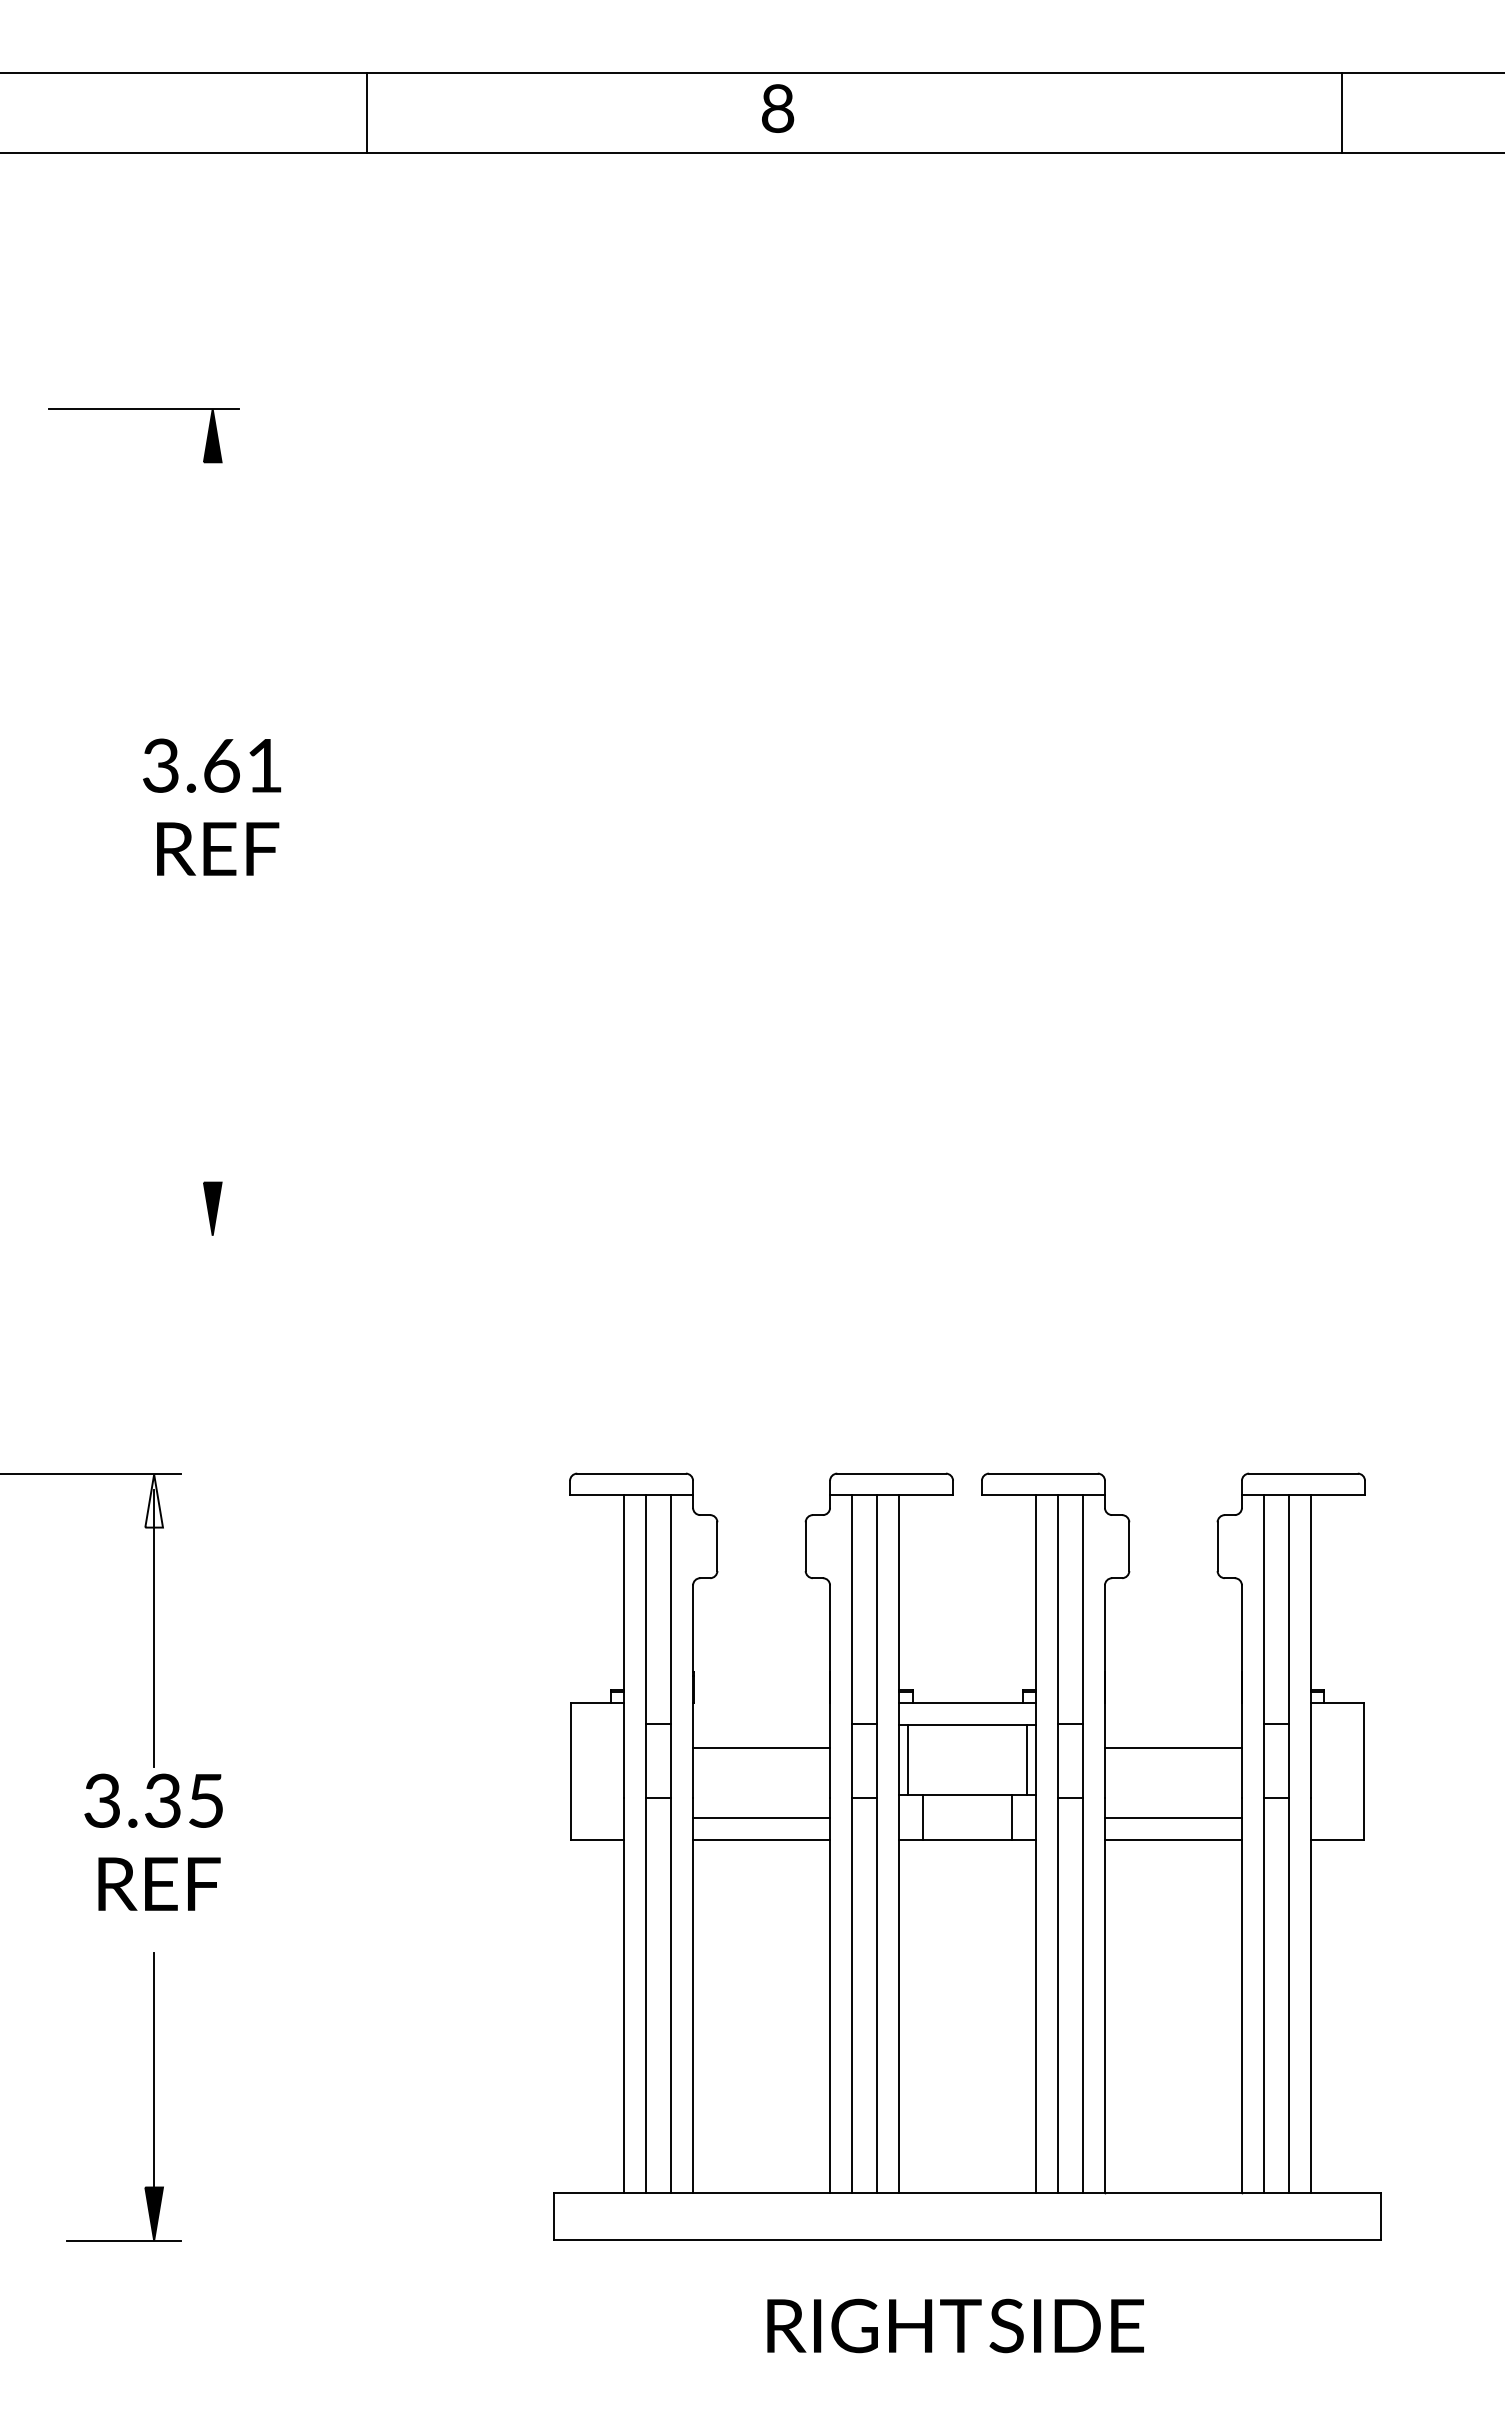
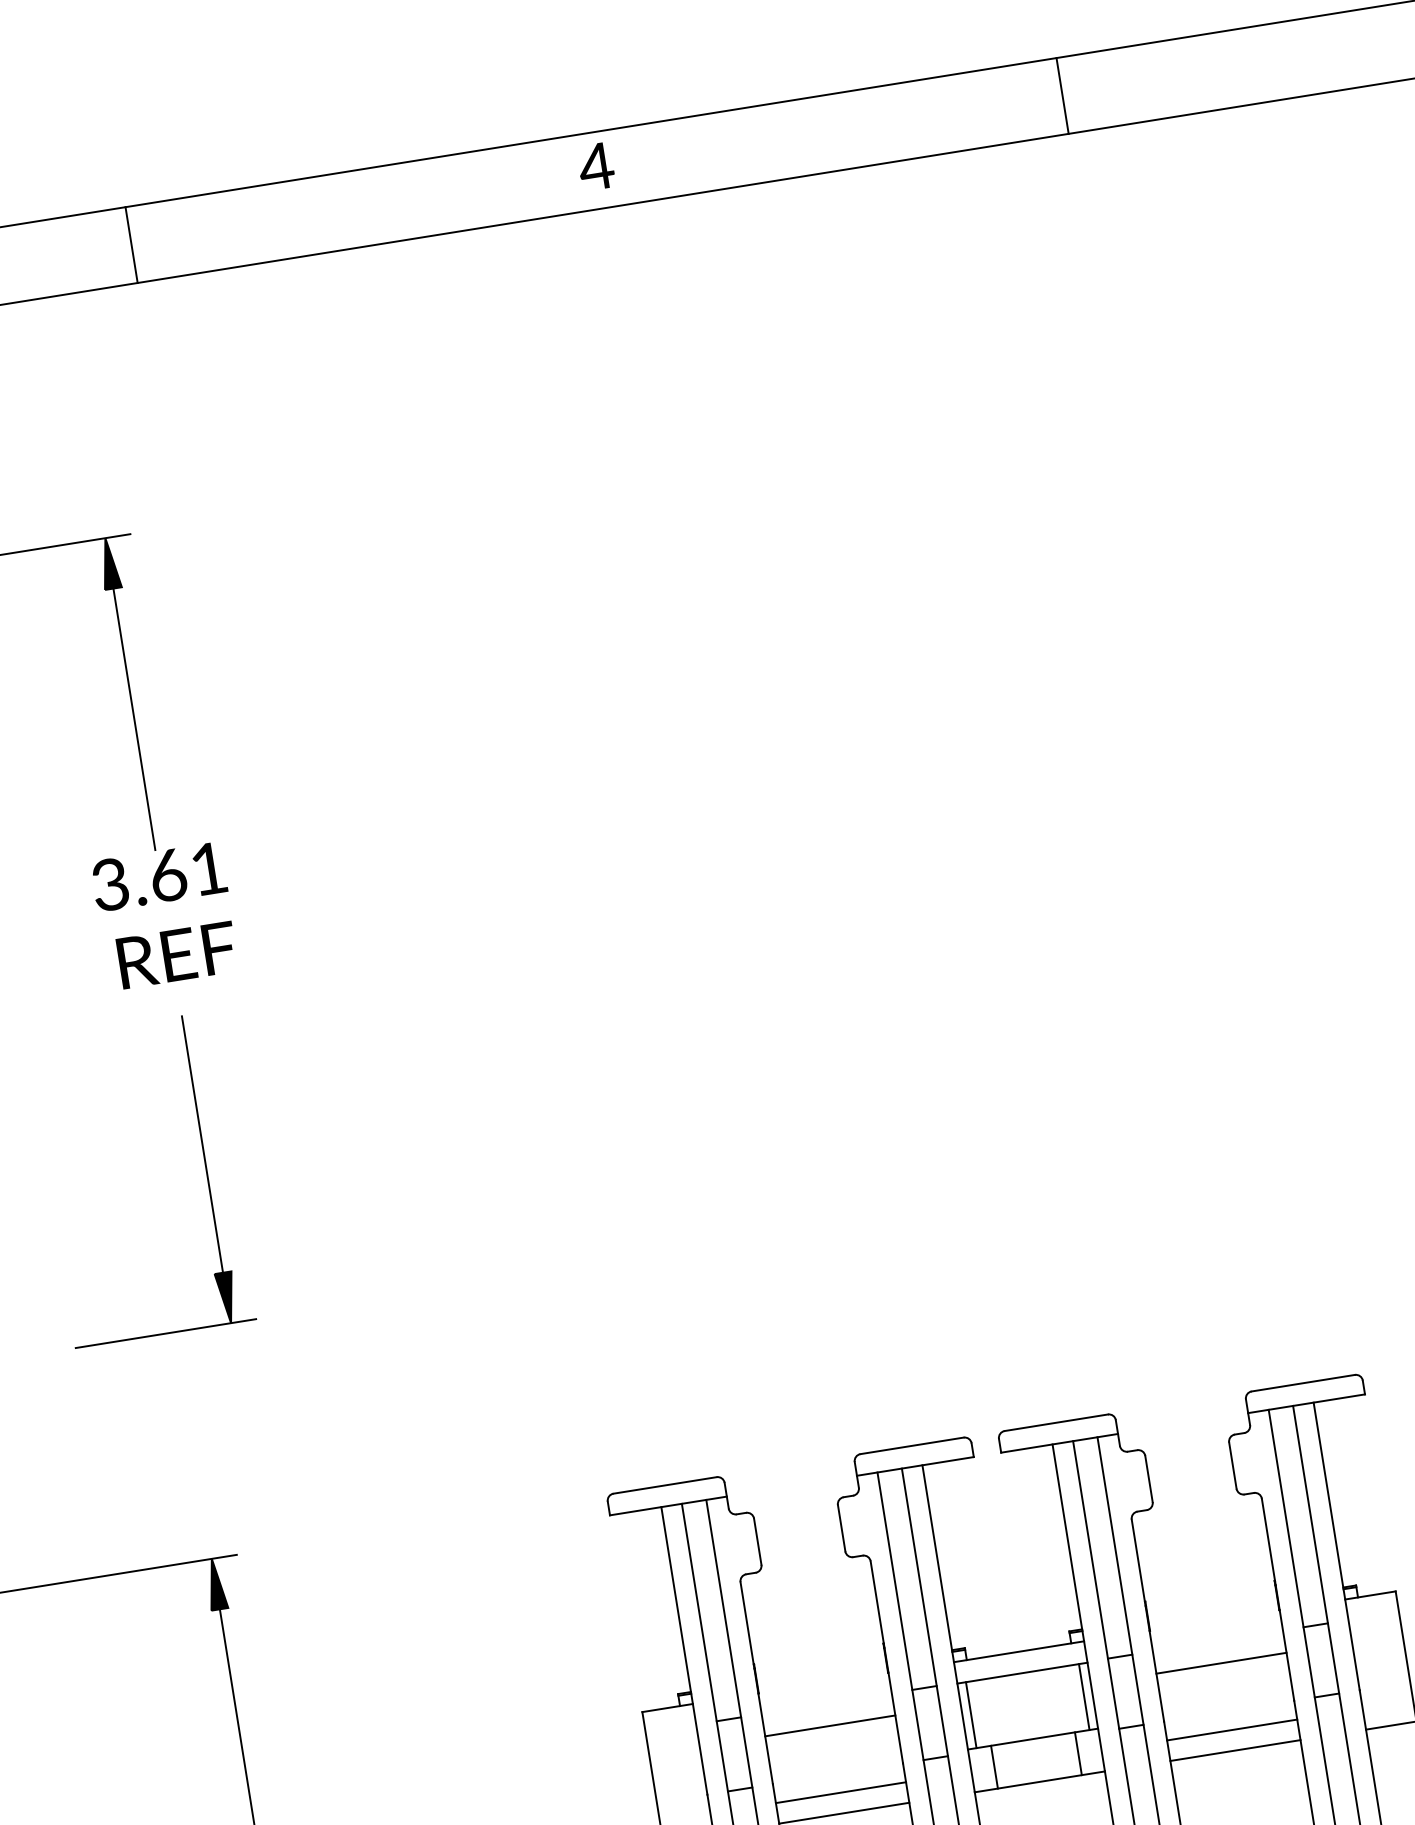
text: (777, 108) -> (596, 166), 8 -> 4
line: (366, 112) -> (131, 244), moved
line: (1342, 112) -> (1063, 95), moved
line: (212, 583) -> (131, 703), added
line: (212, 1065) -> (205, 1161), added
line: (144, 1235) -> (166, 1333), added
fill: (154, 1500) -> (216, 1583), added

